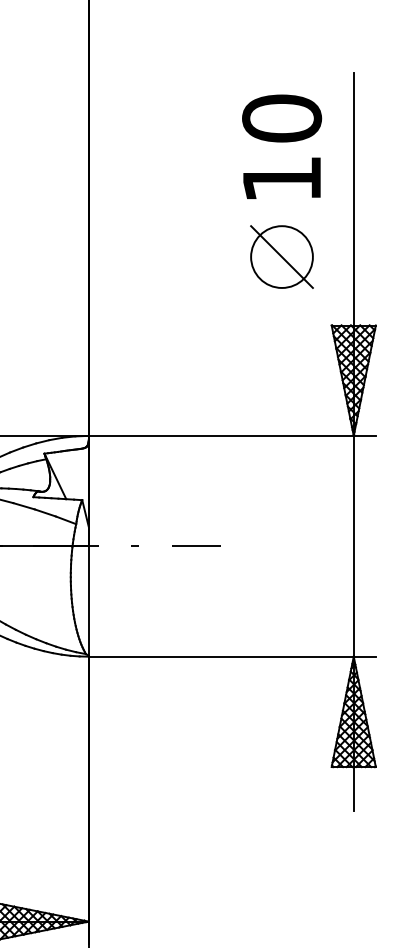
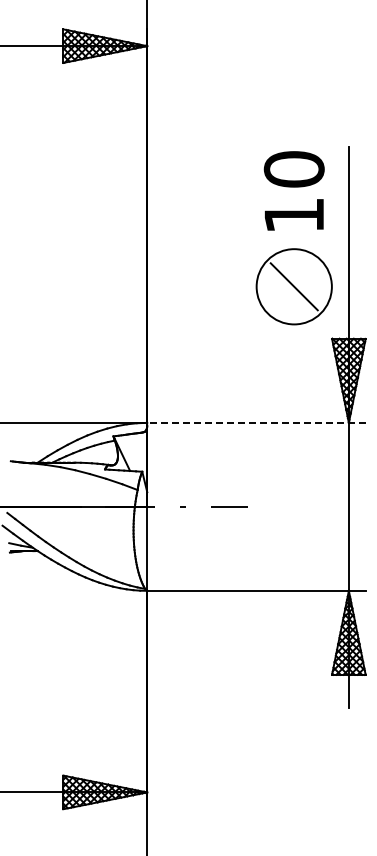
text: (280, 146) -> (293, 190), moved
circle: (280, 256) -> (293, 286), size x1.6
line: (231, 435) -> (255, 422), solid -> dashed

